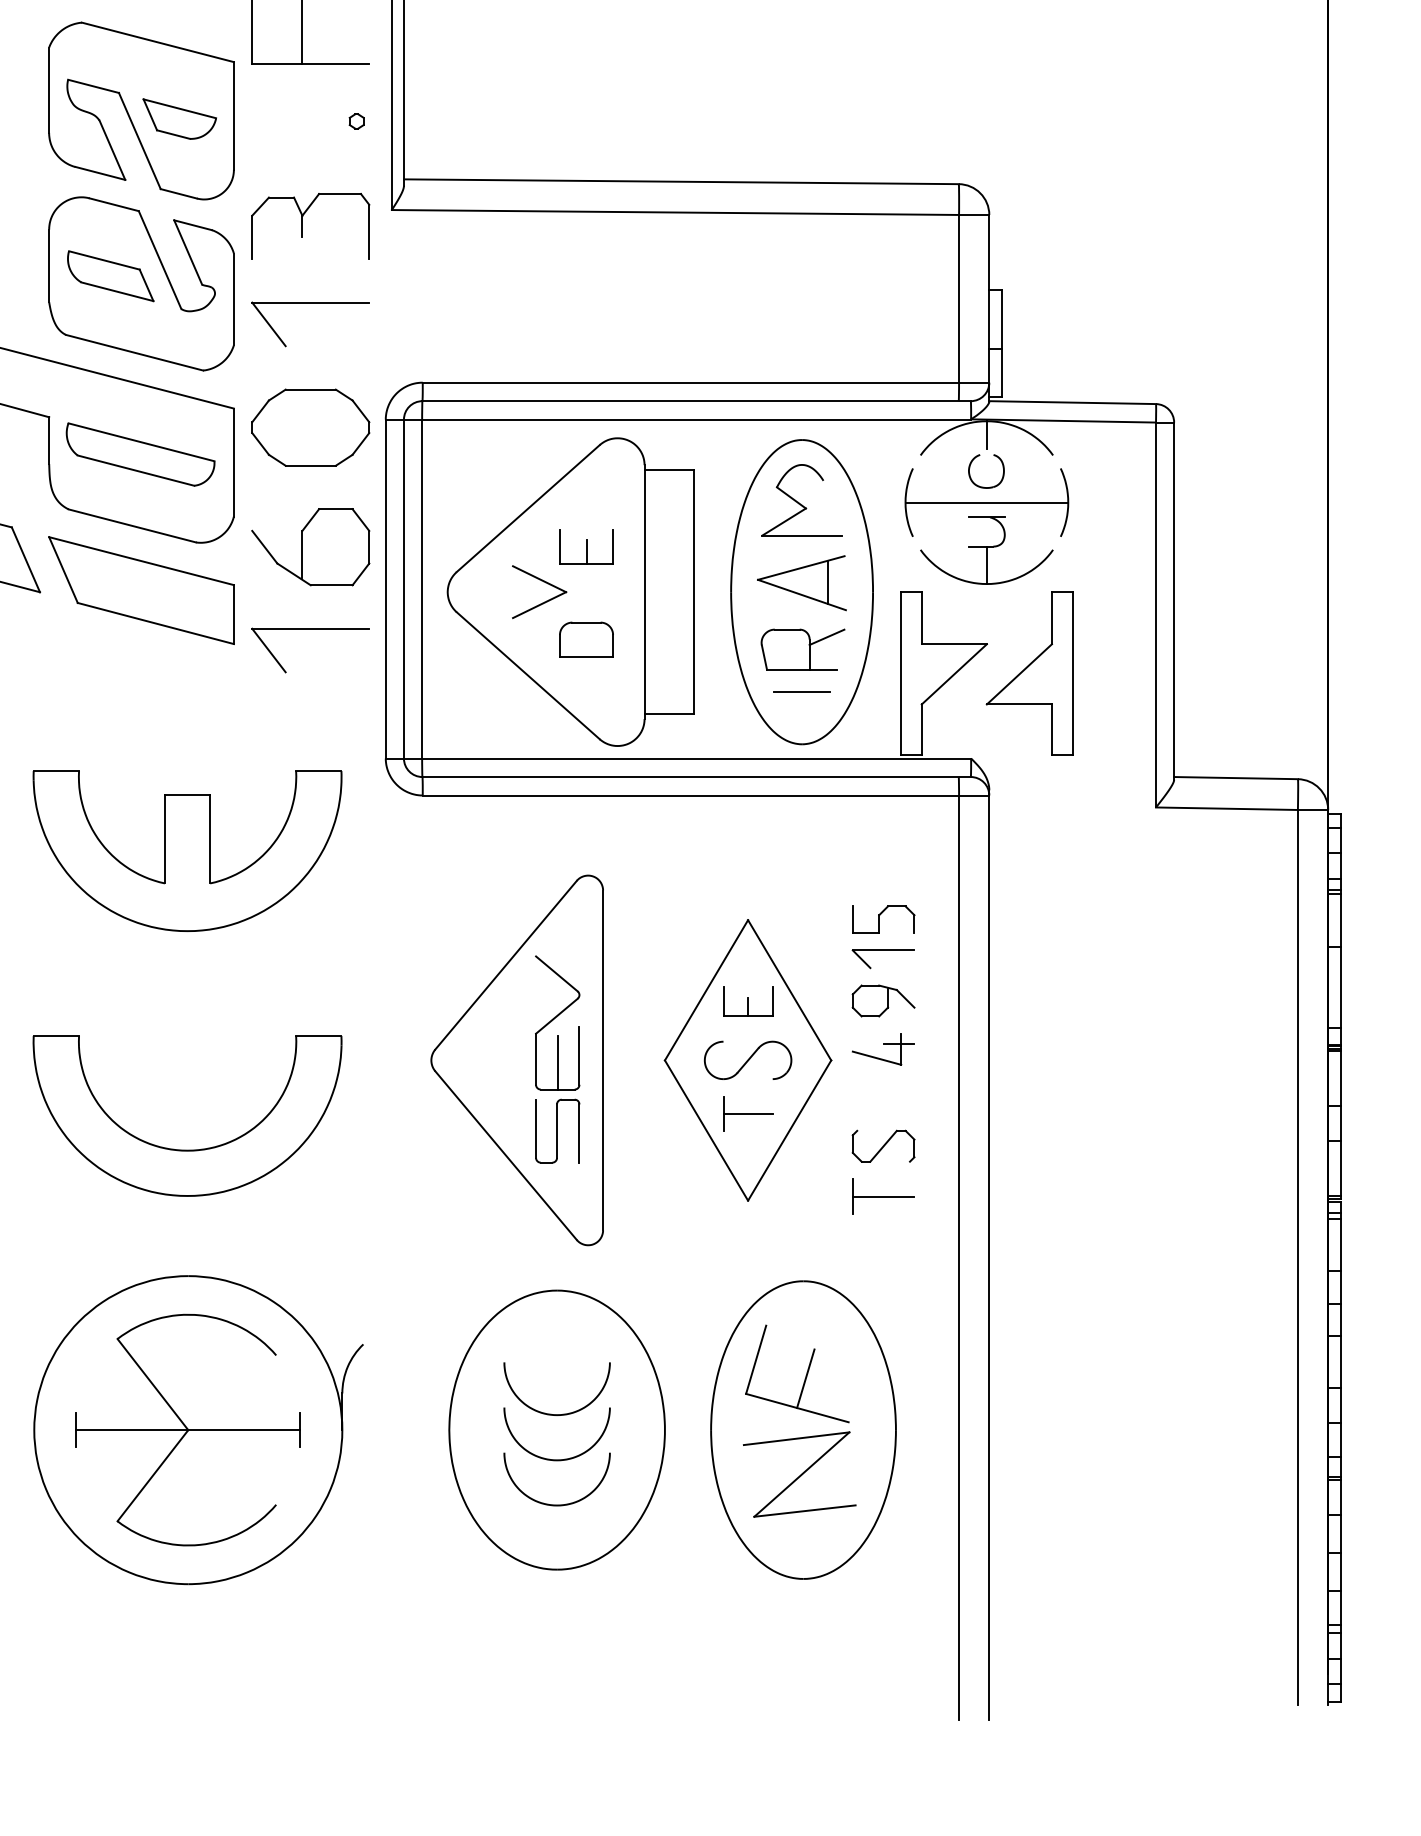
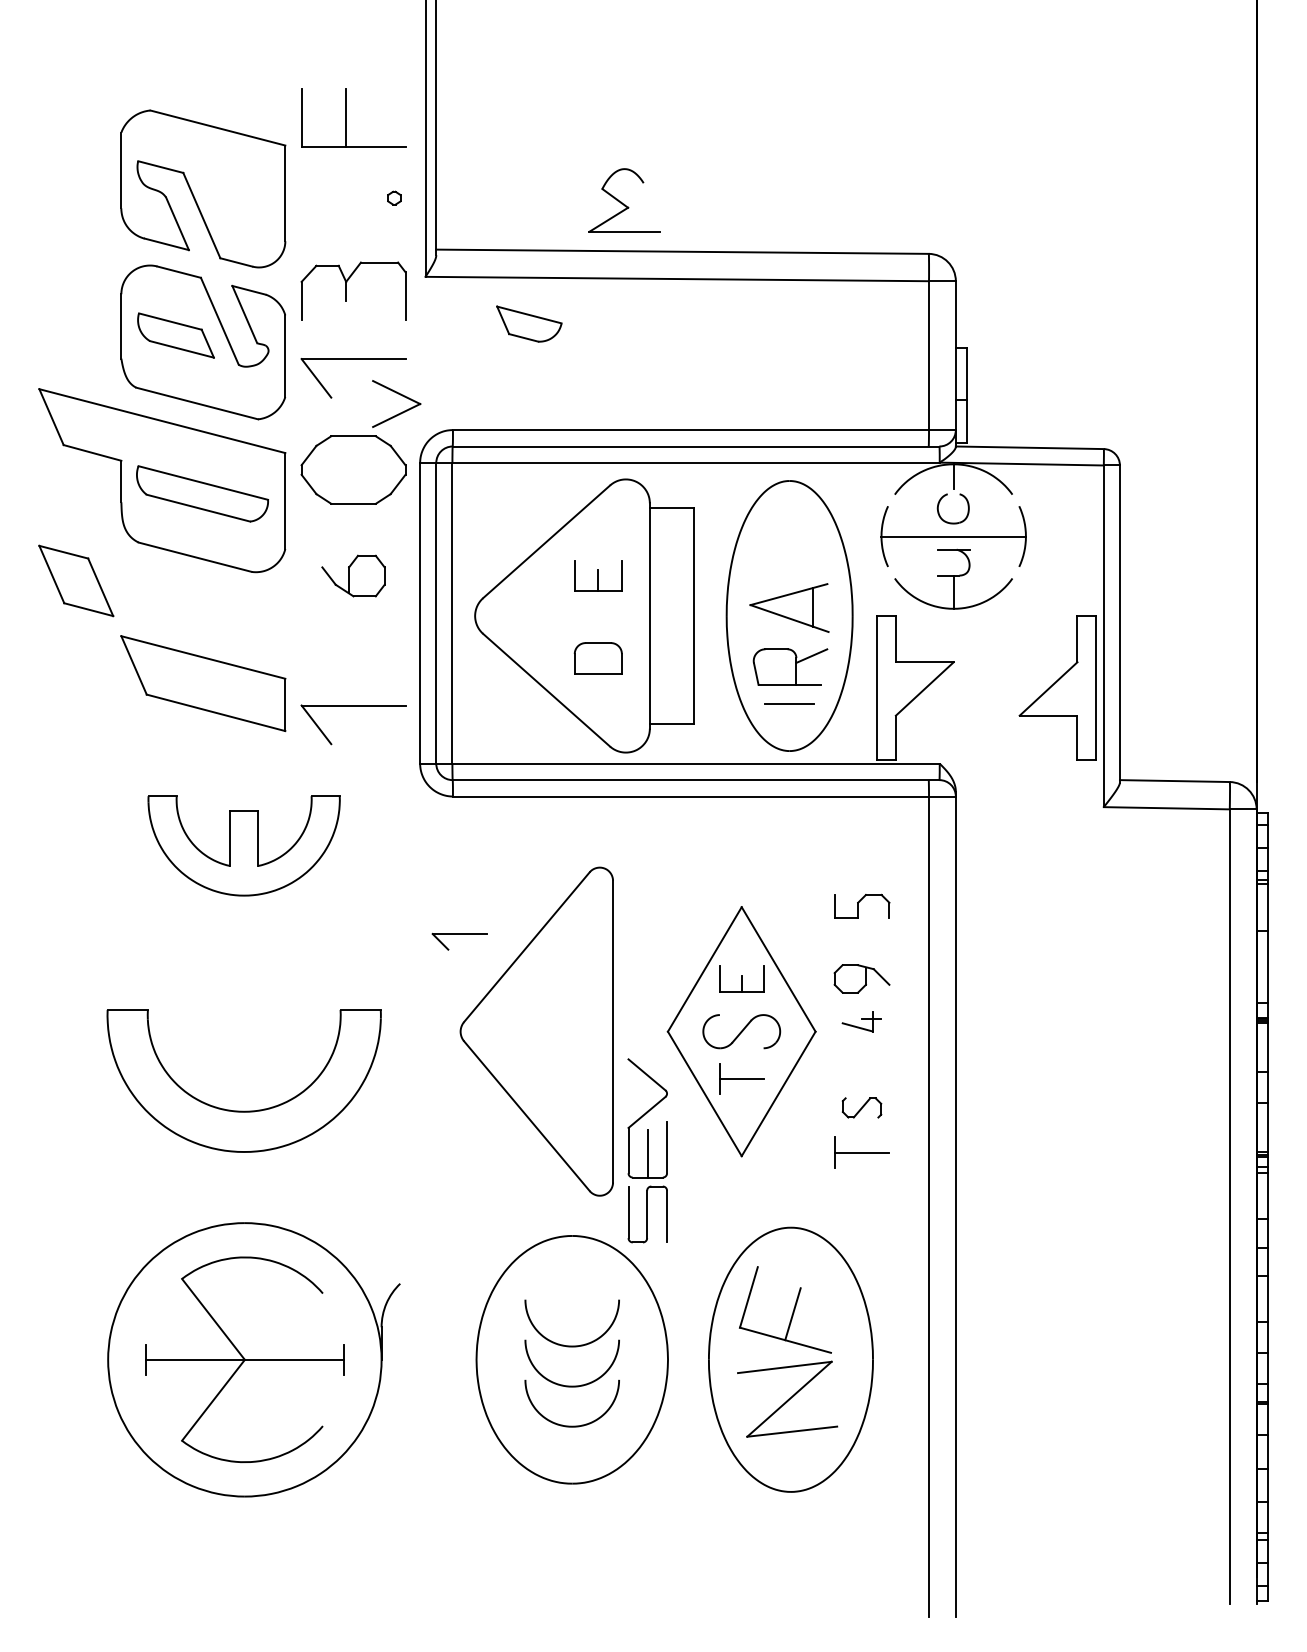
part: (180, 118) -> (529, 323), moved
part: (801, 500) -> (624, 200), moved
part: (310, 546) -> (353, 575), size x0.6
part: (543, 582) -> (400, 395), moved
part: (141, 590) -> (203, 683), moved
part: (310, 629) -> (353, 706), moved
part: (1029, 672) -> (1057, 687), moved
part: (186, 850) -> (243, 845), size x0.7
part: (883, 950) -> (459, 934), moved
part: (883, 1048) -> (861, 1021), size x0.7
part: (557, 1059) -> (647, 1150), moved
part: (883, 1145) -> (861, 1107), size x0.7

